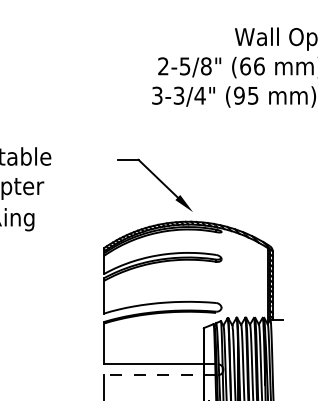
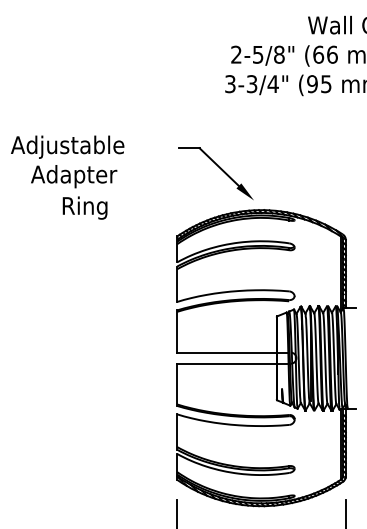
part: (158, 180) -> (219, 168), moved
line: (160, 375) -> (233, 363), dashed -> solid

